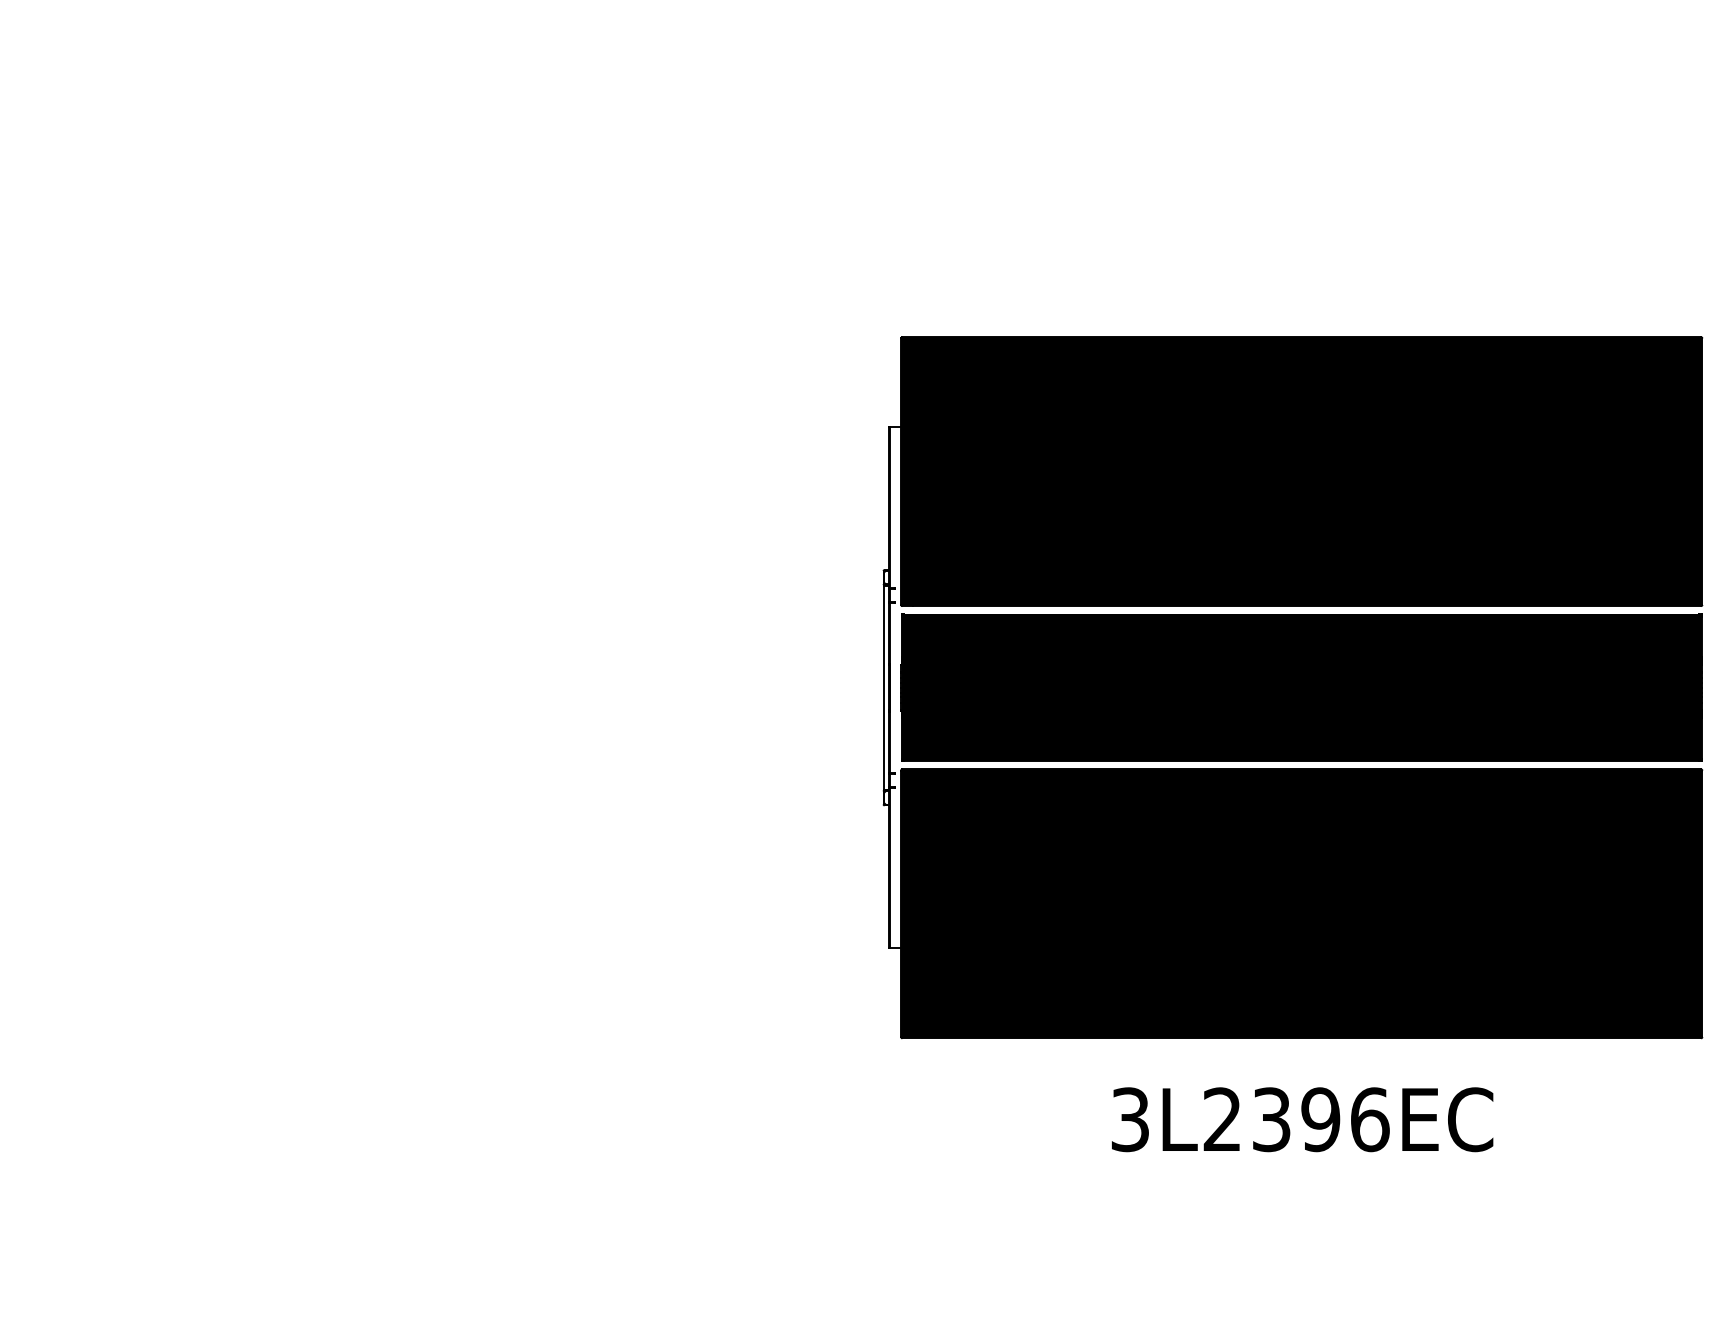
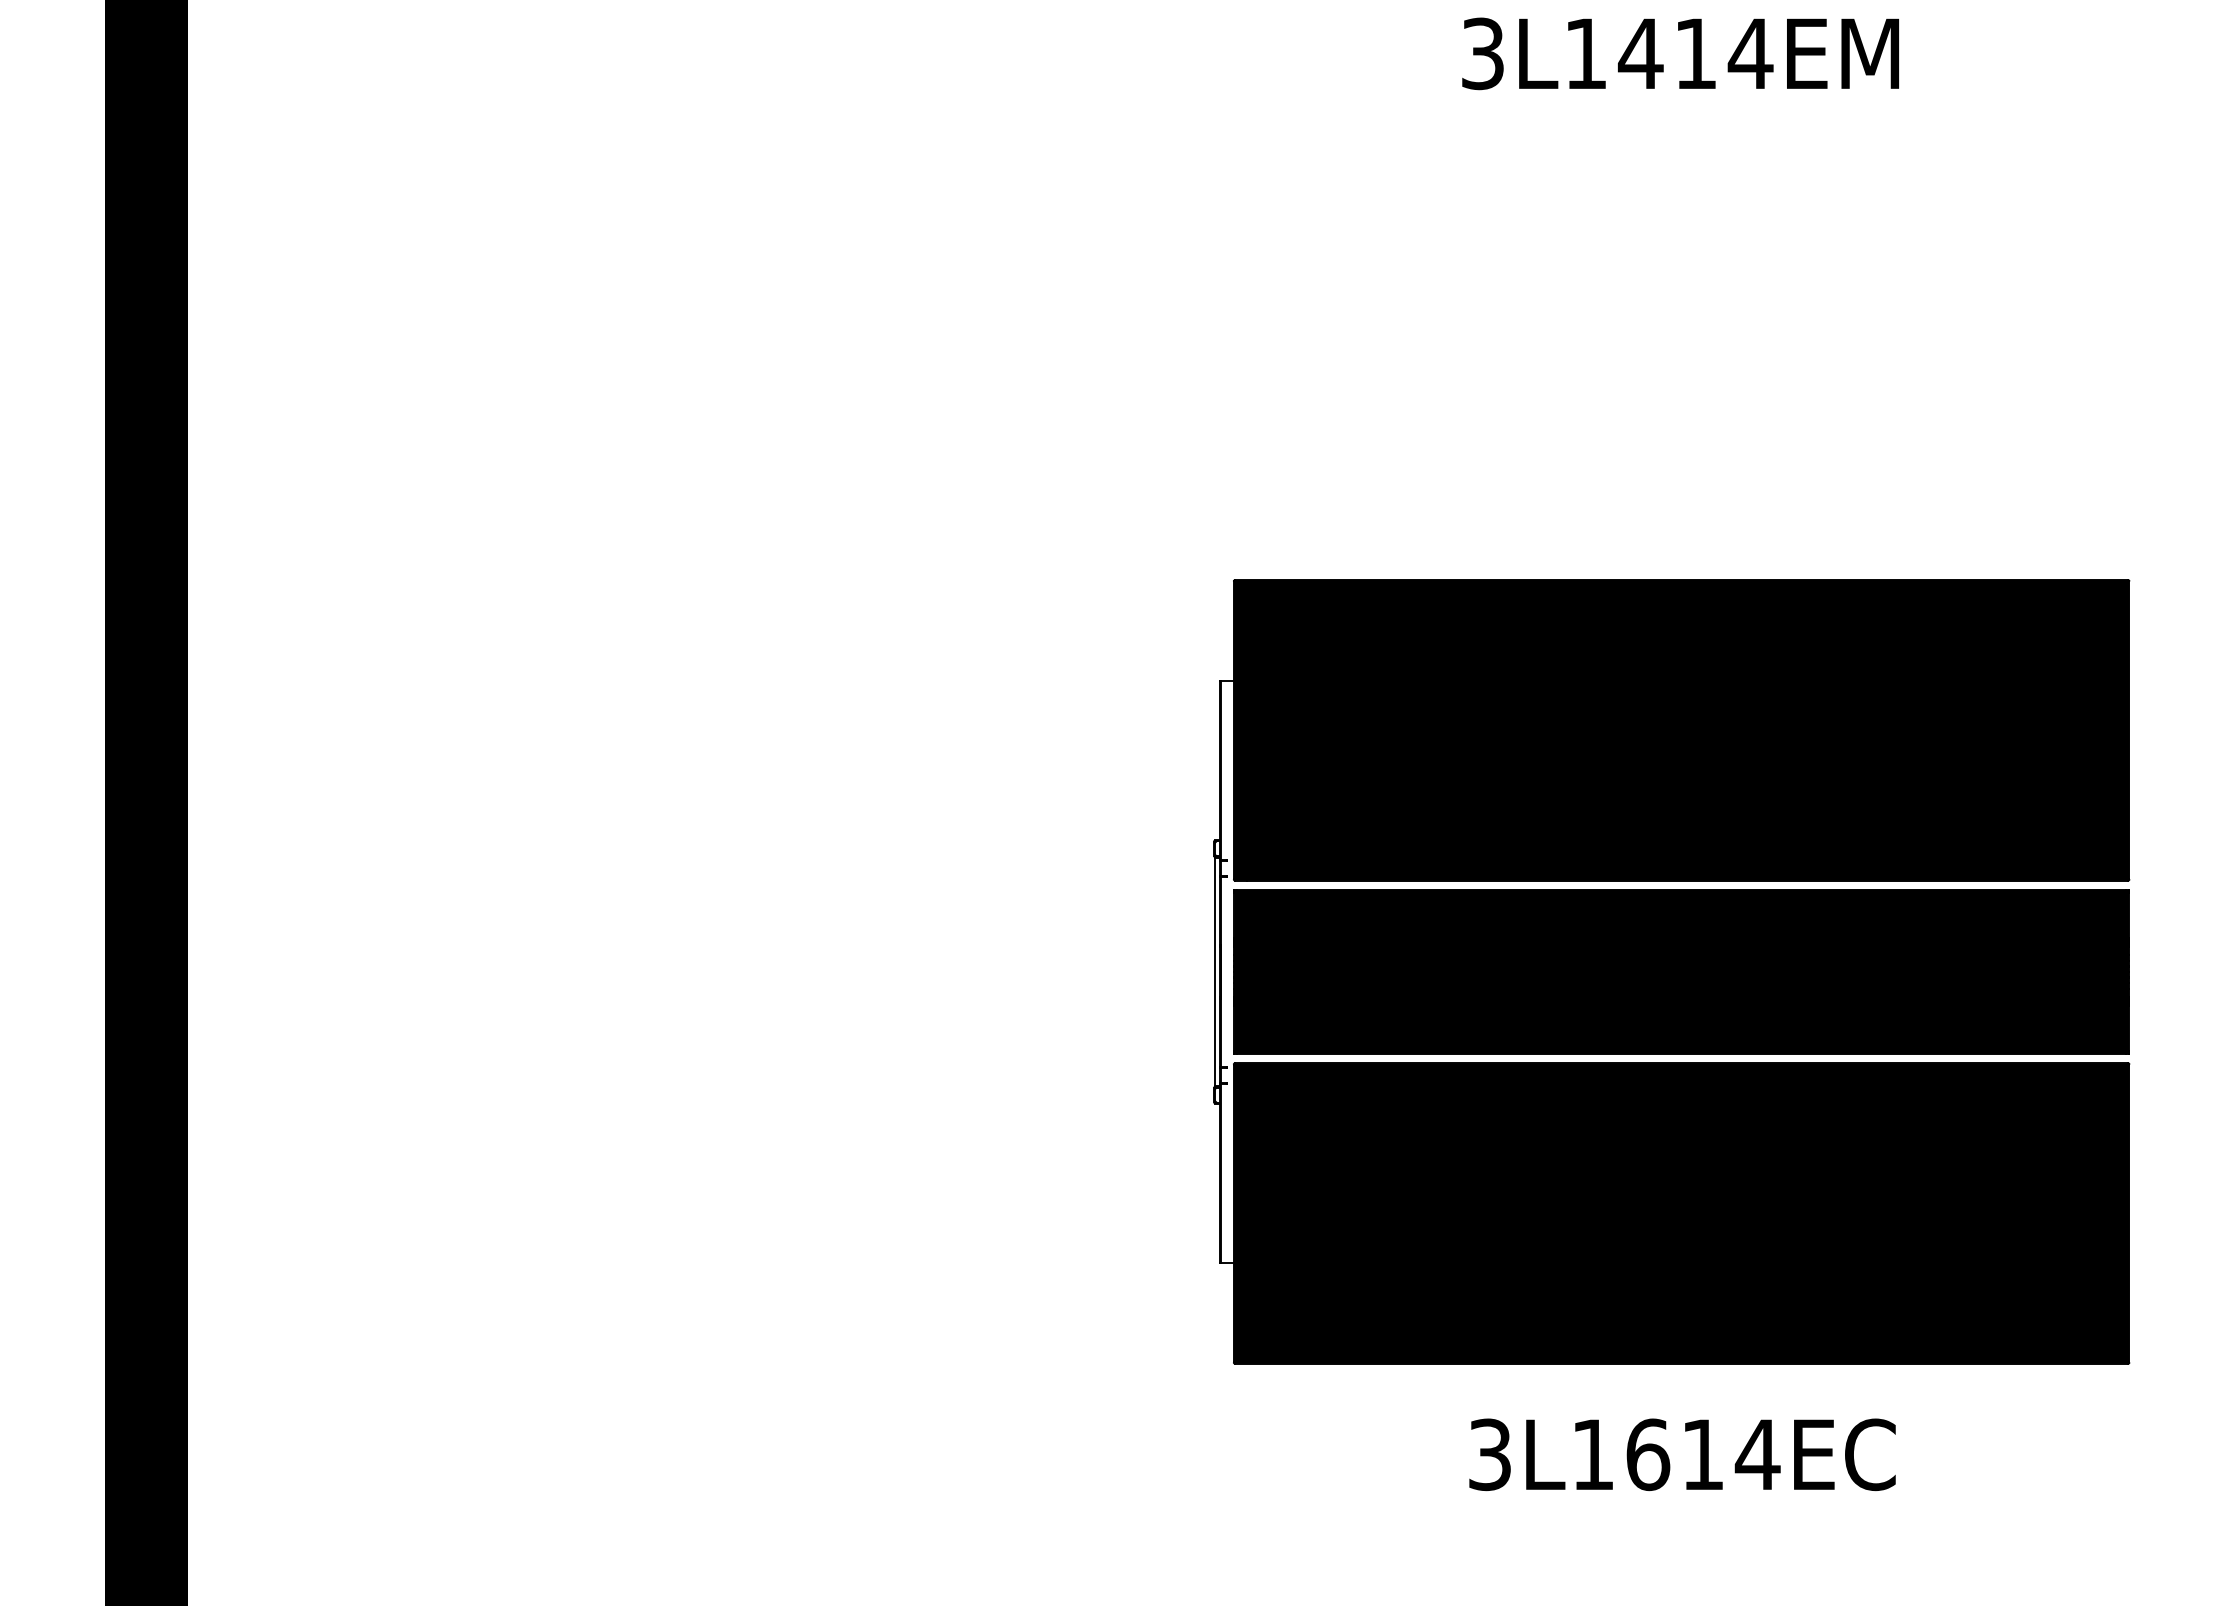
text: (1297, 1119) -> (1676, 1454), 3L2396EC -> 3L1614EC

